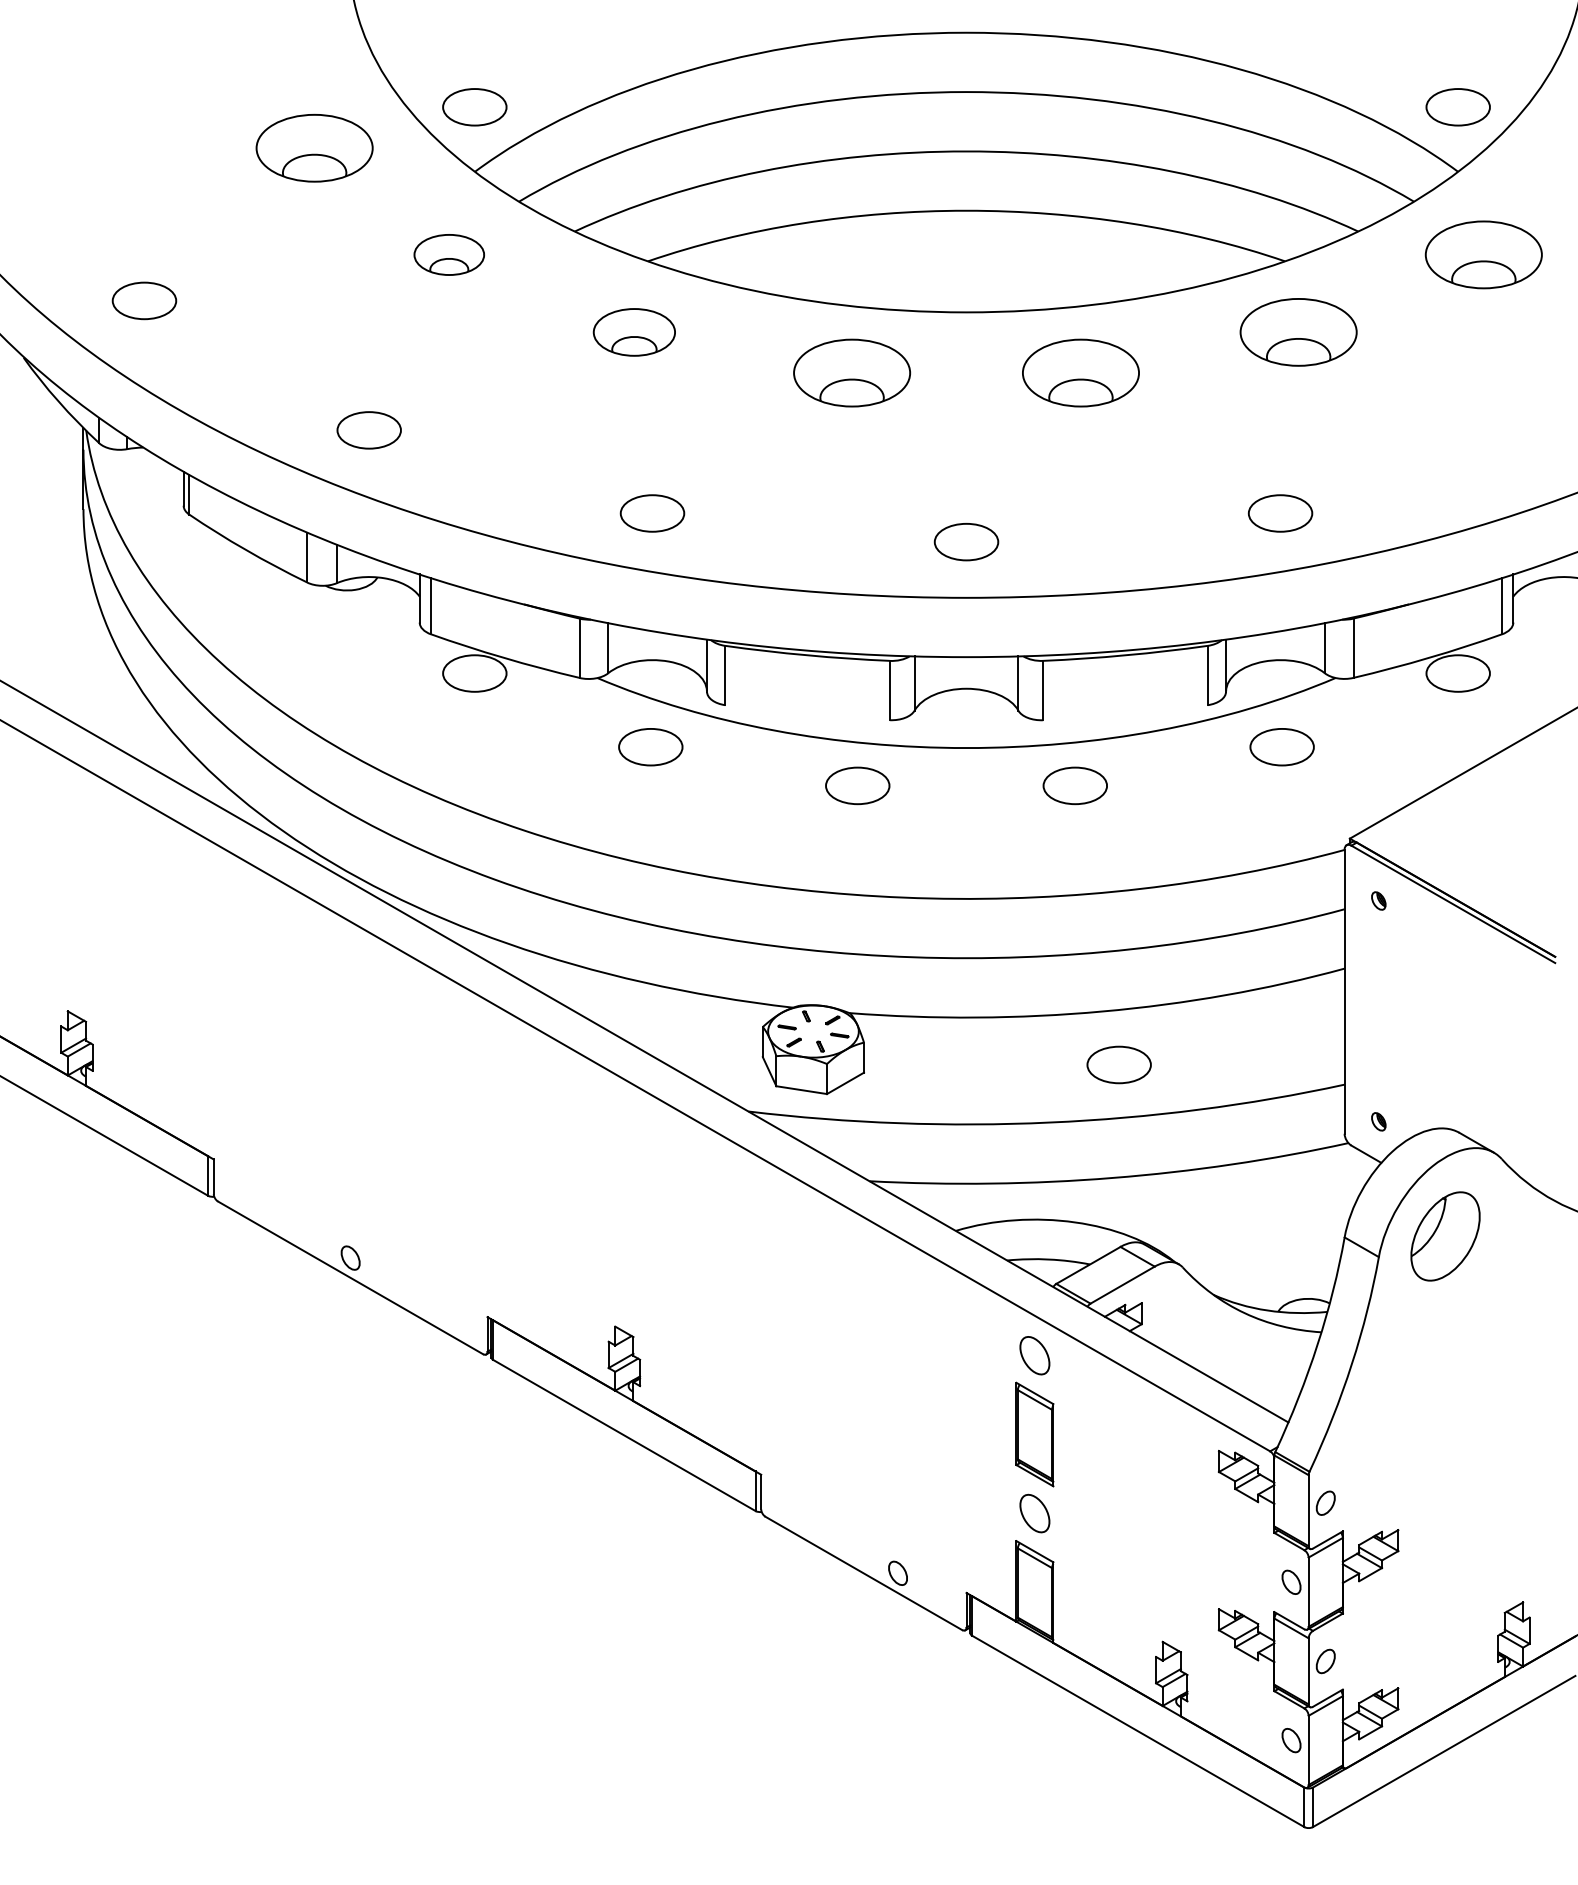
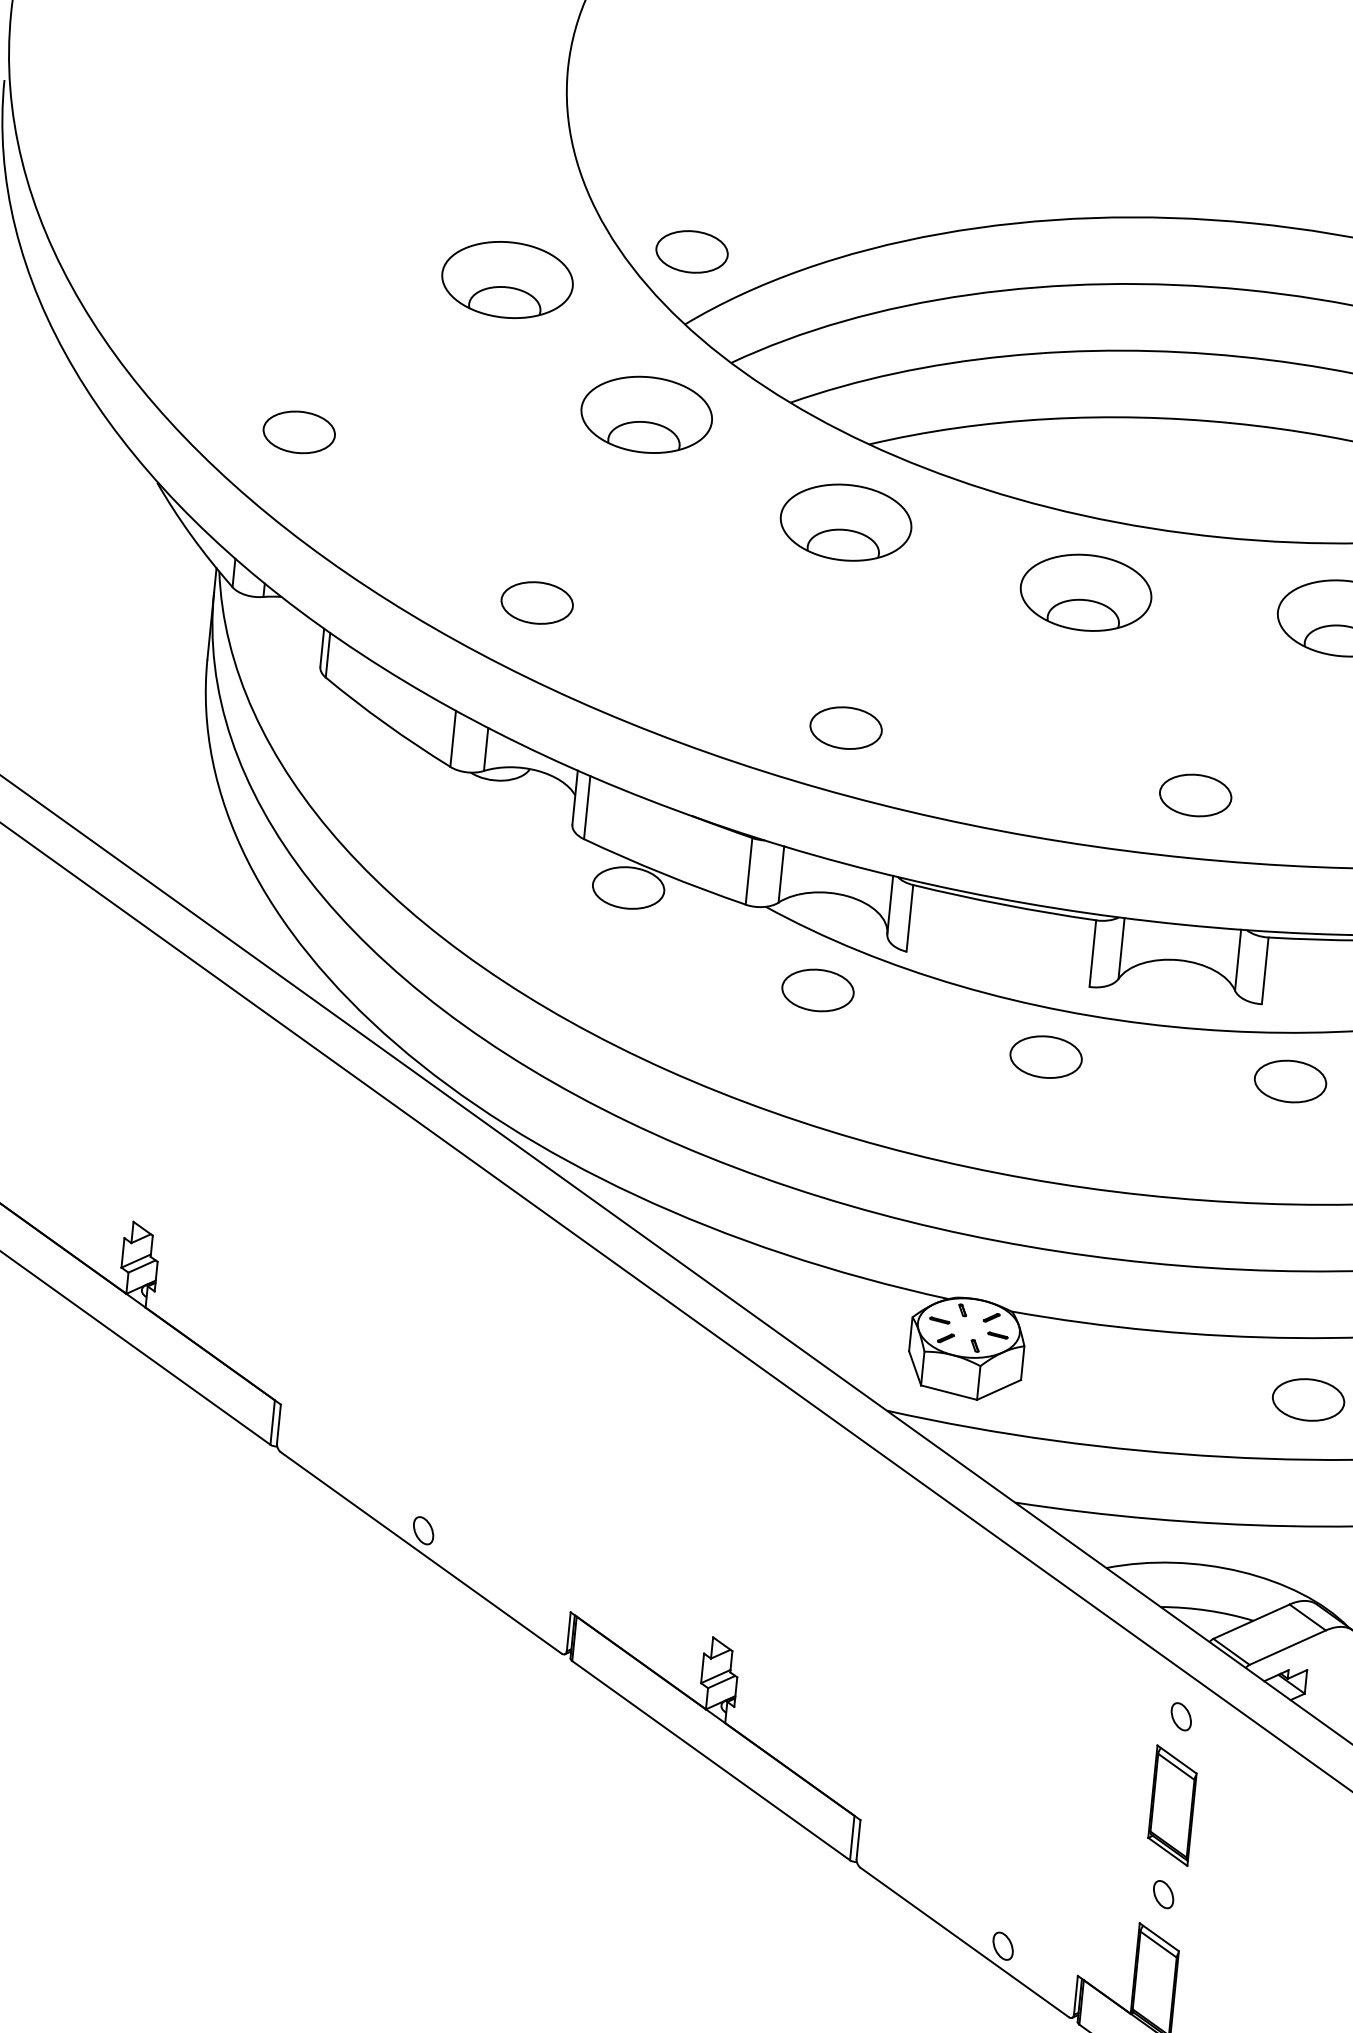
part: (449, 254) -> (647, 414), size x1.67
part: (634, 332) -> (846, 522), size x1.43
circle: (1034, 1354) -> (1180, 1715), size x0.62
circle: (1034, 1513) -> (1163, 1894), size x0.62

